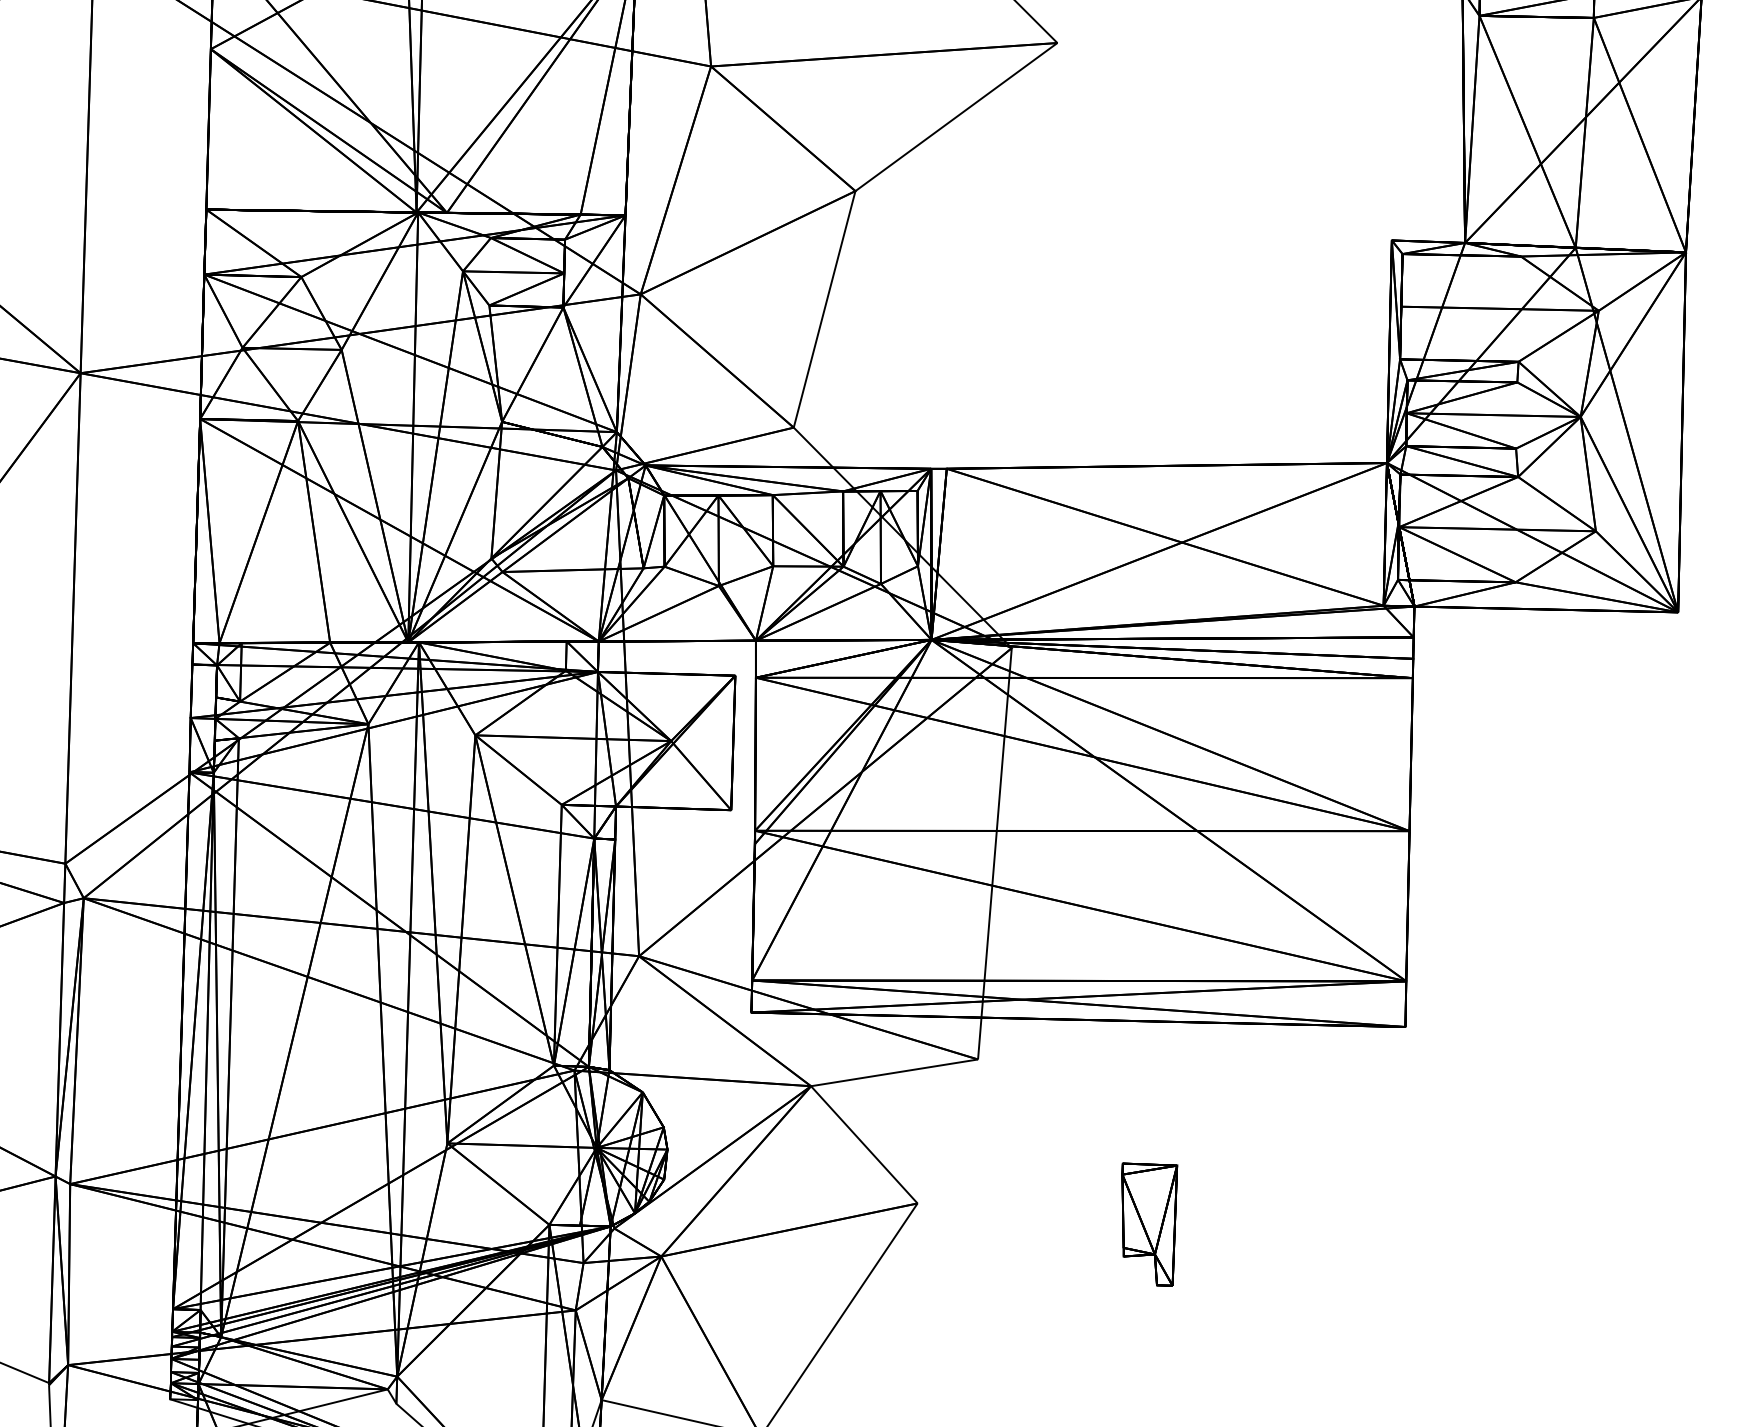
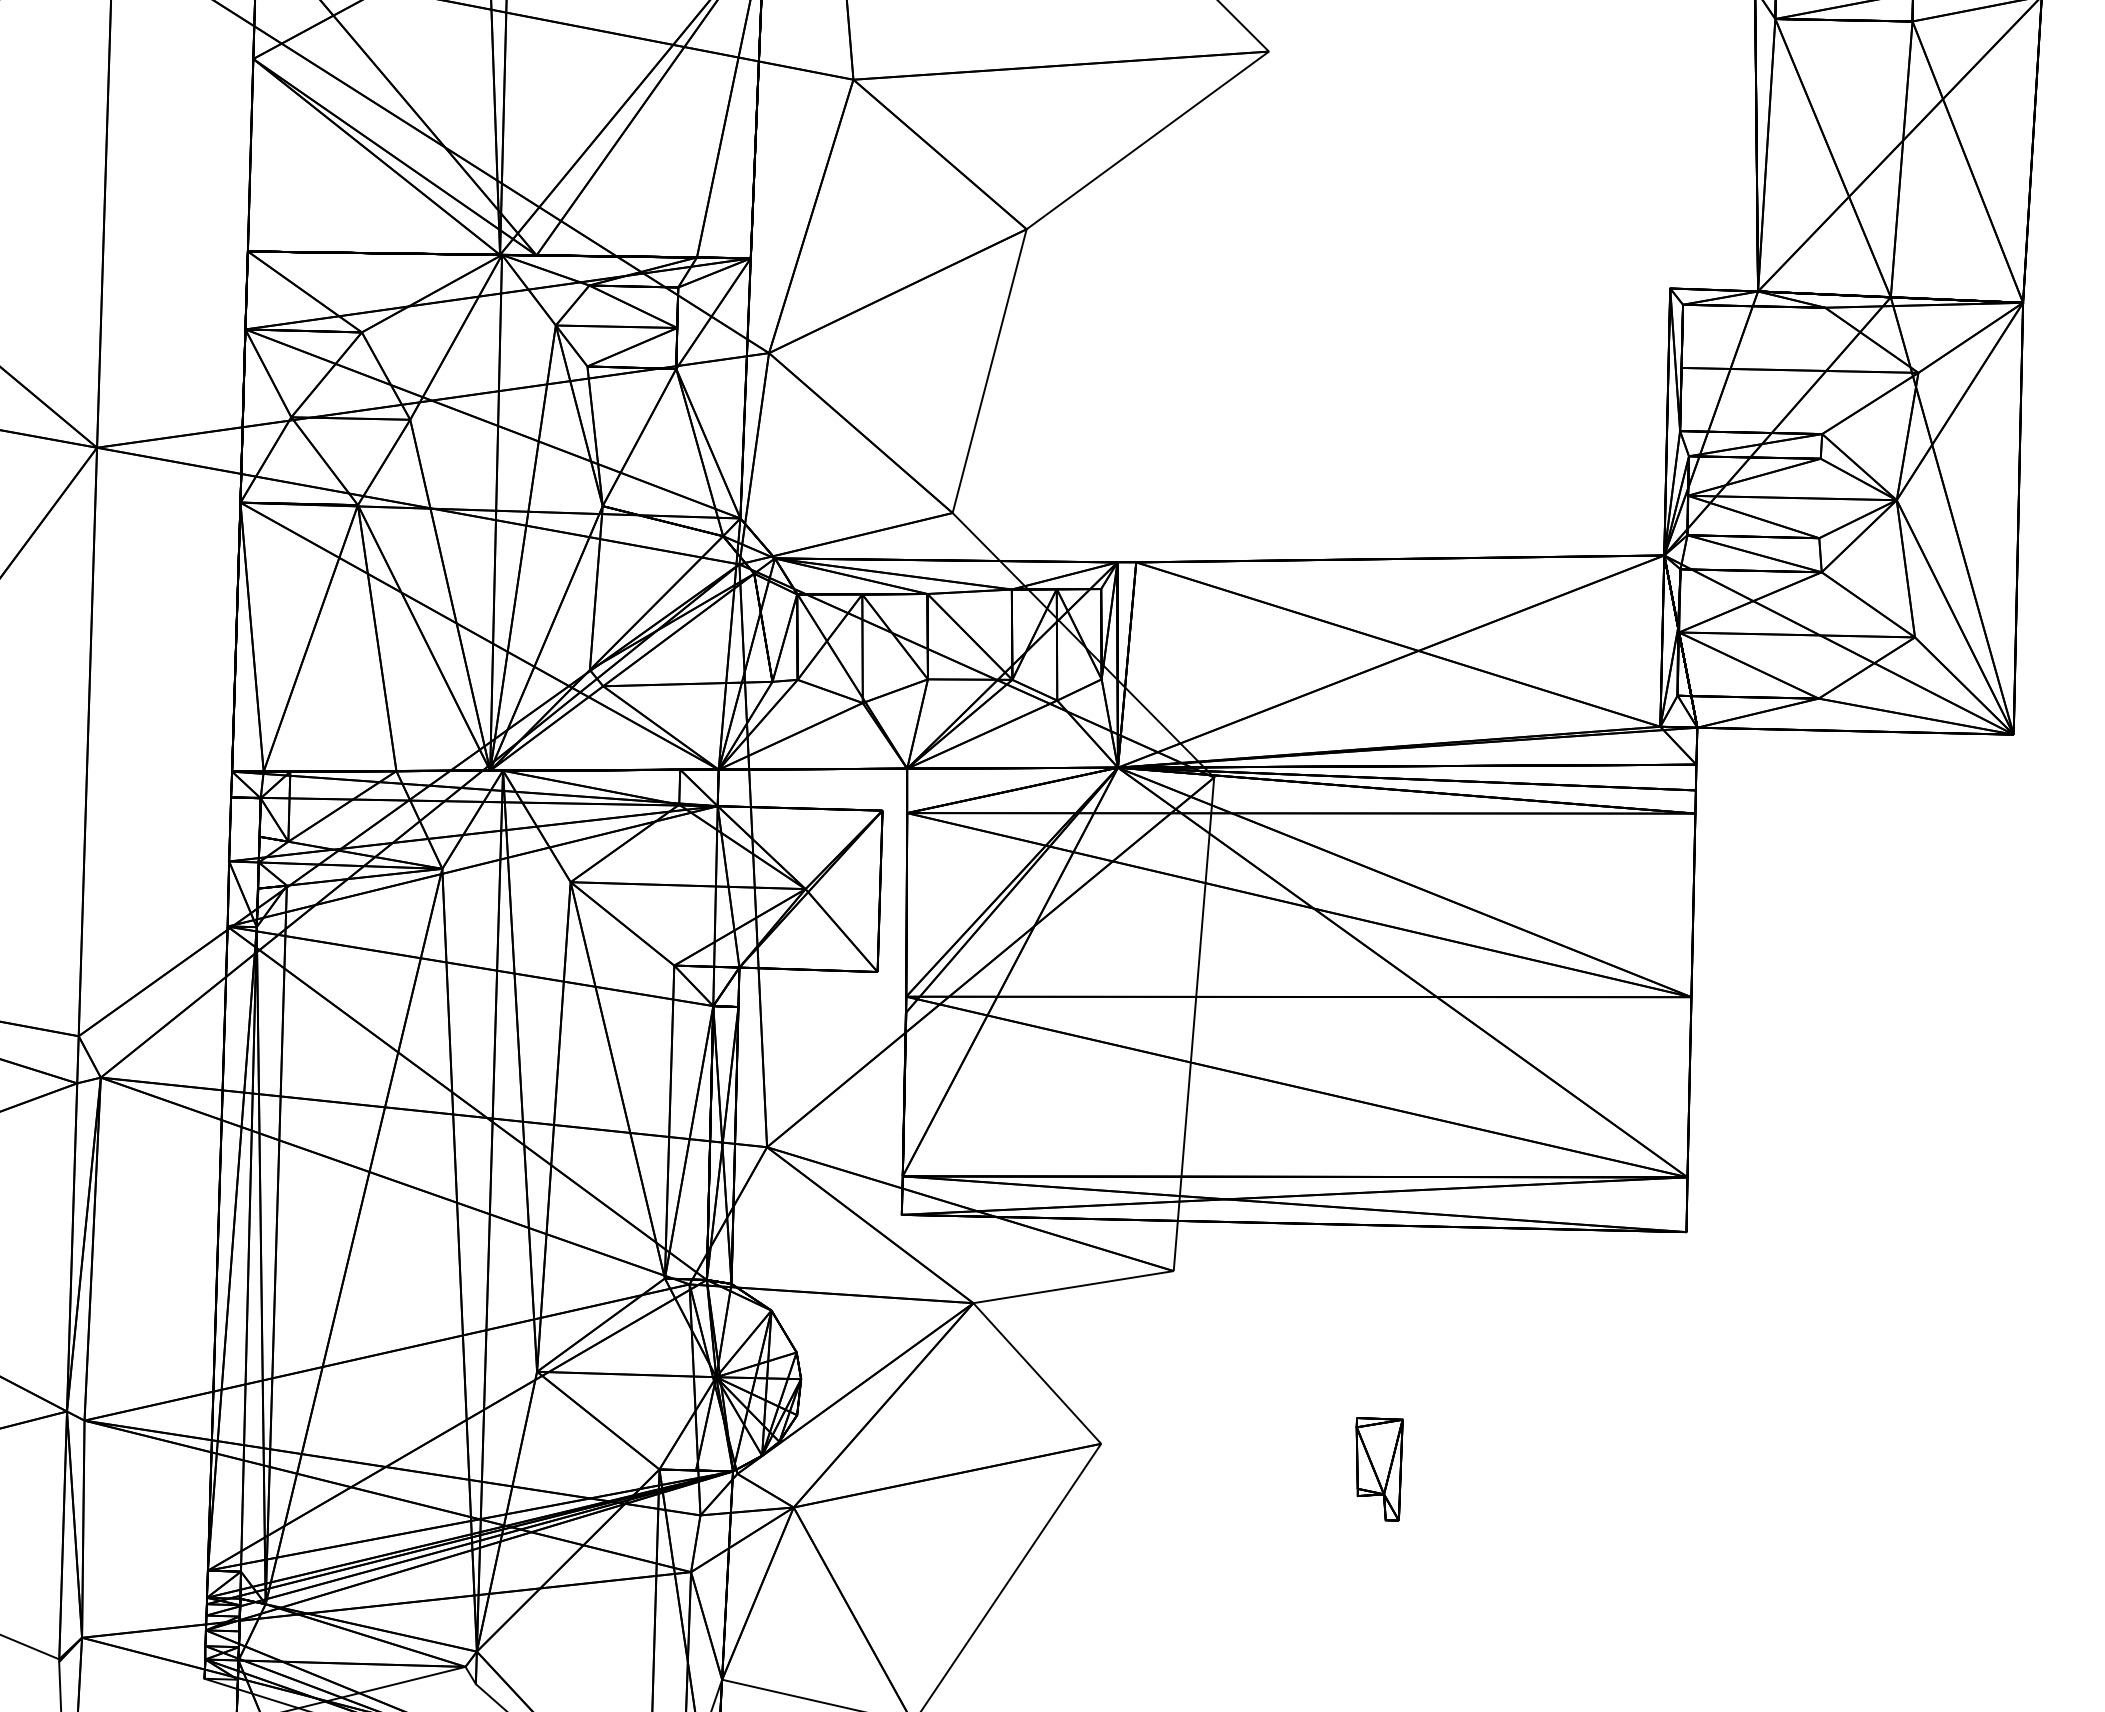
part: (1149, 1224) -> (1379, 1469), size x0.7

